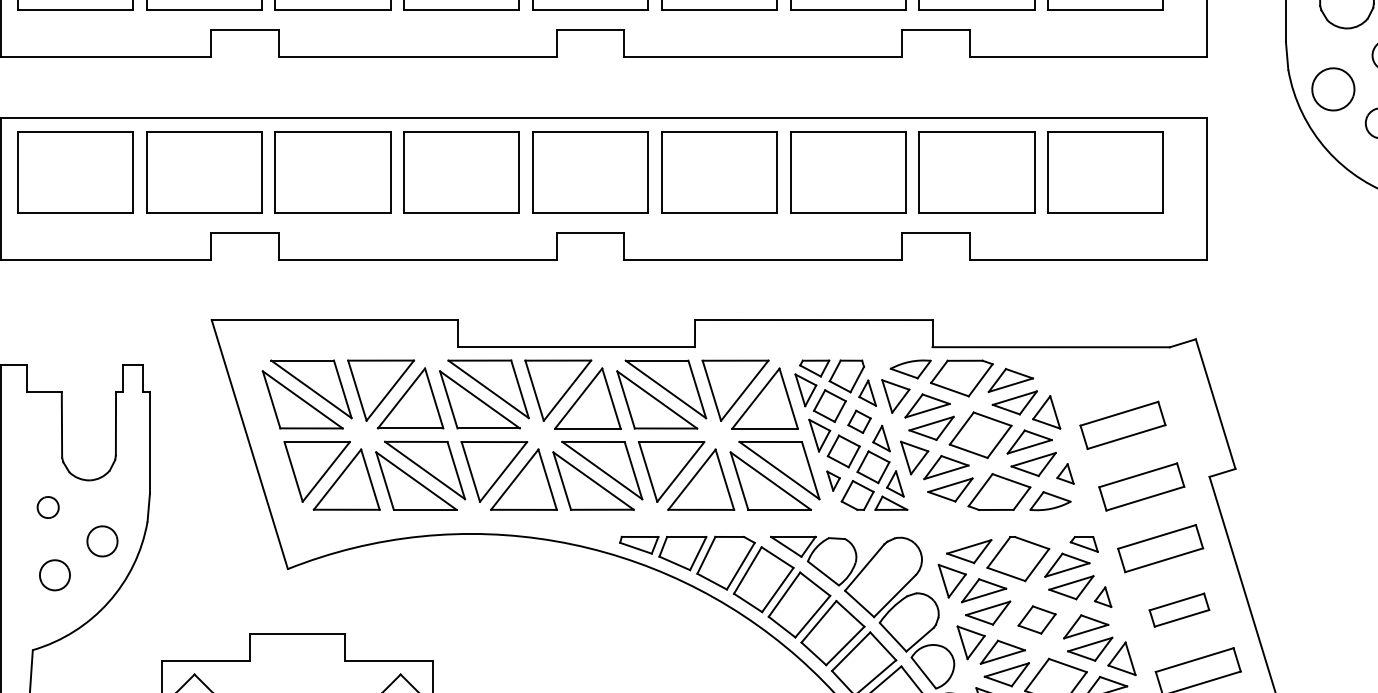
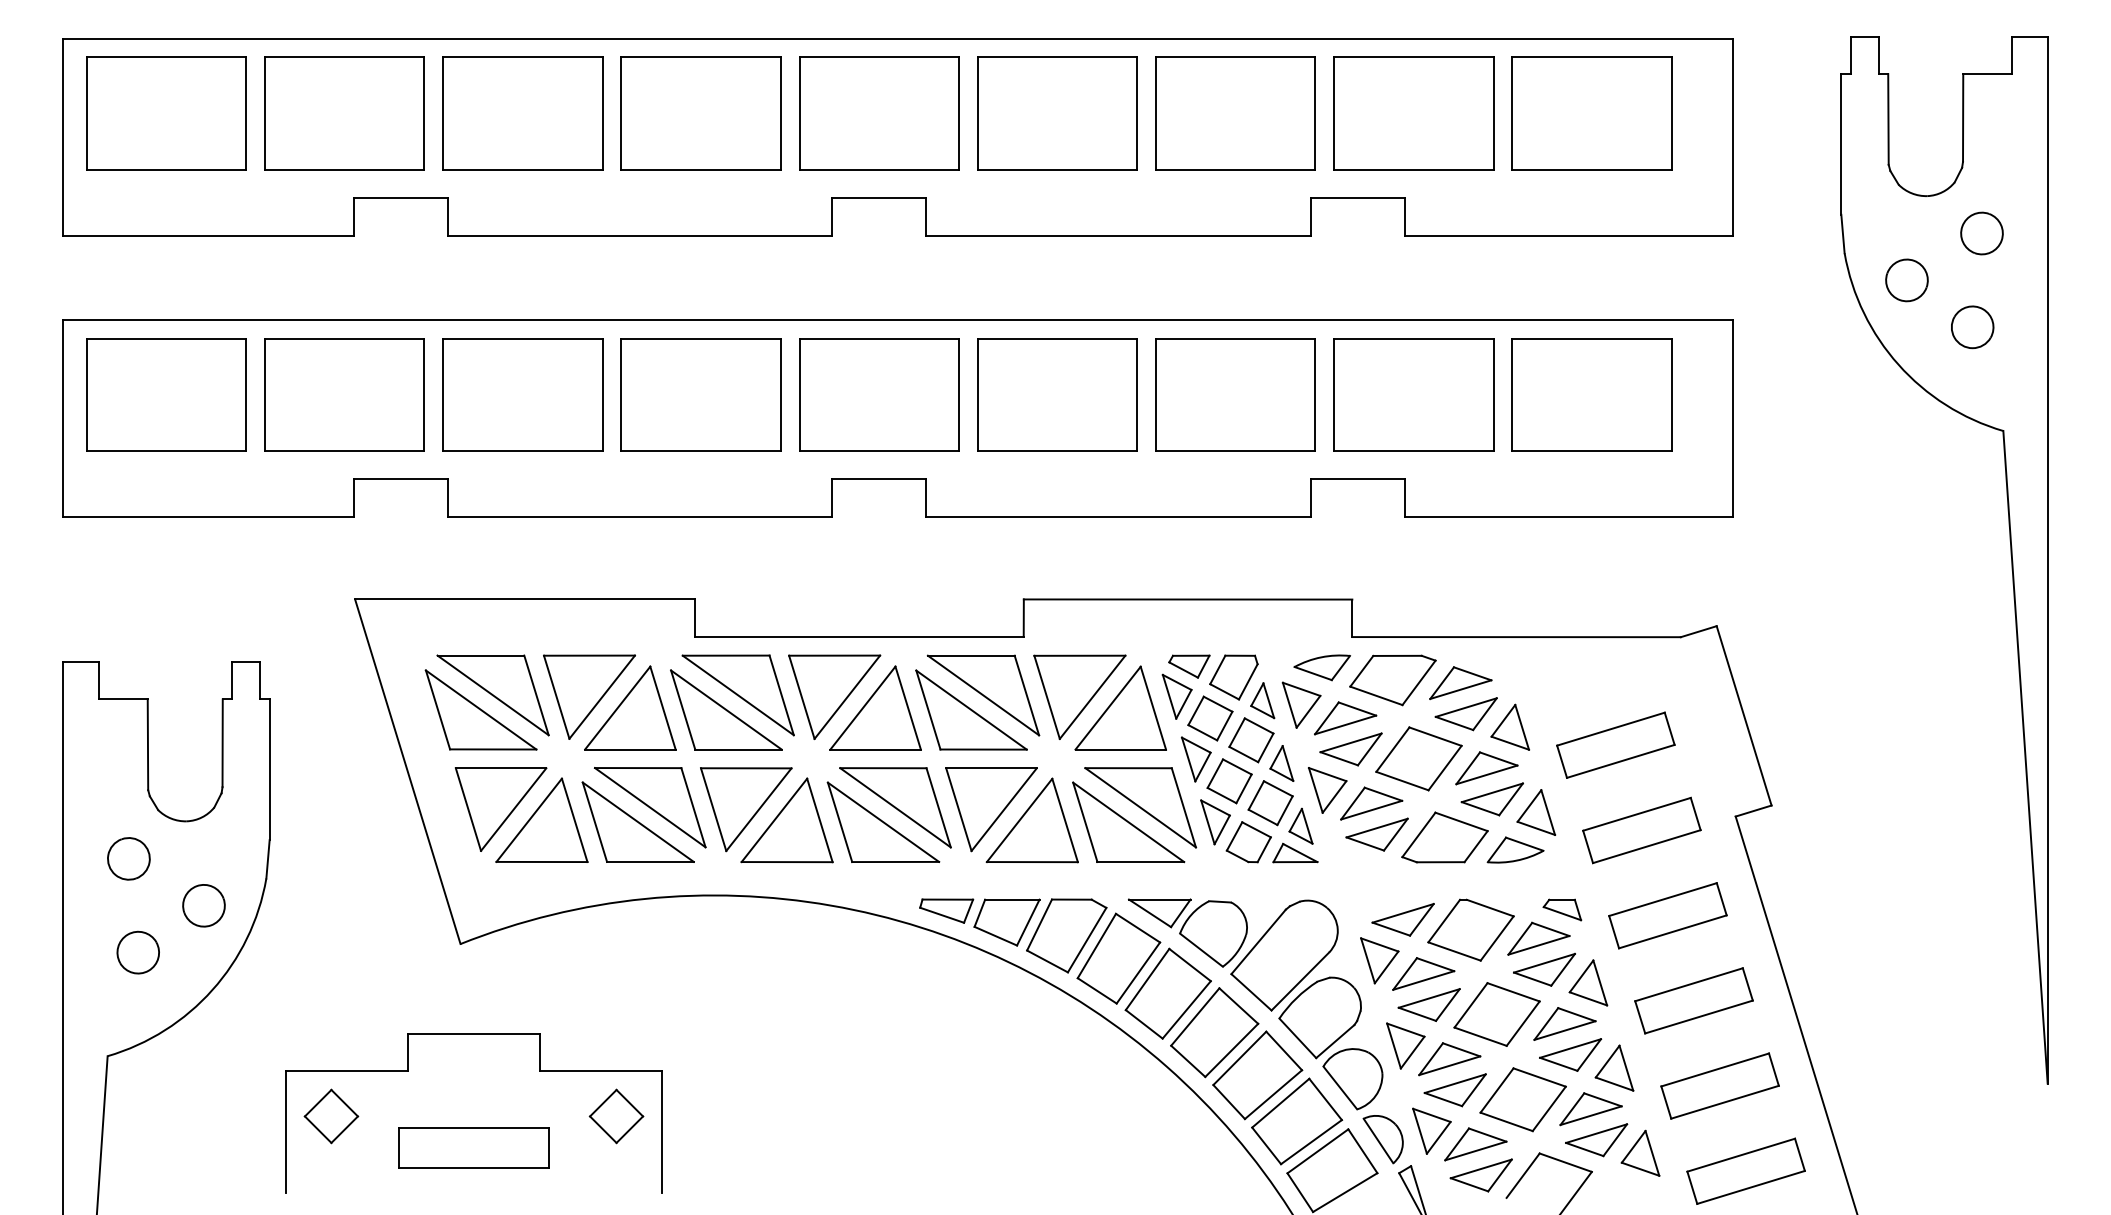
part: (1333, 89) -> (1906, 280), size x0.71
part: (859, 421) -> (1251, 740), size x1.43
part: (1065, 473) -> (1536, 812), size x1.67
part: (833, 481) -> (1215, 822), size x1.67
part: (47, 507) -> (128, 858), size x1.43
part: (1103, 596) -> (1588, 982), size x1.67
part: (1179, 609) -> (1693, 1000), size x1.43
part: (1036, 620) -> (1496, 1014), size x1.67

